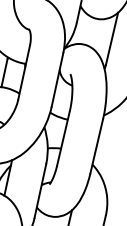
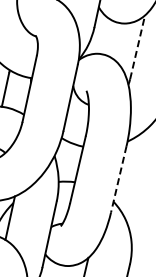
line: (111, 38) -> (137, 47), solid -> dashed
line: (96, 146) -> (118, 179), solid -> dashed

